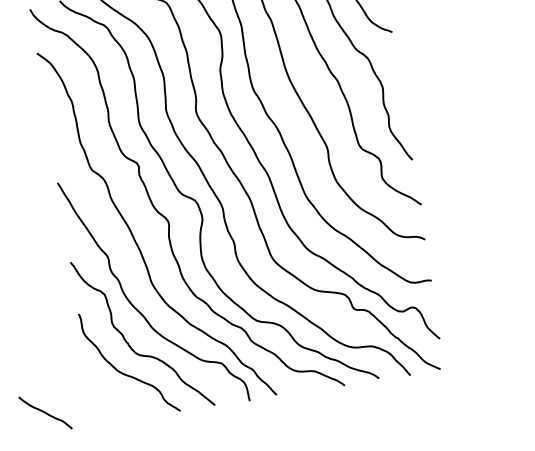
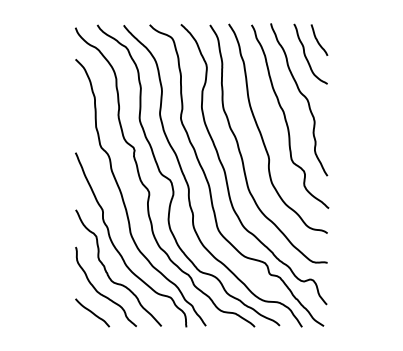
curve: (45, 412) -> (92, 312), moved

